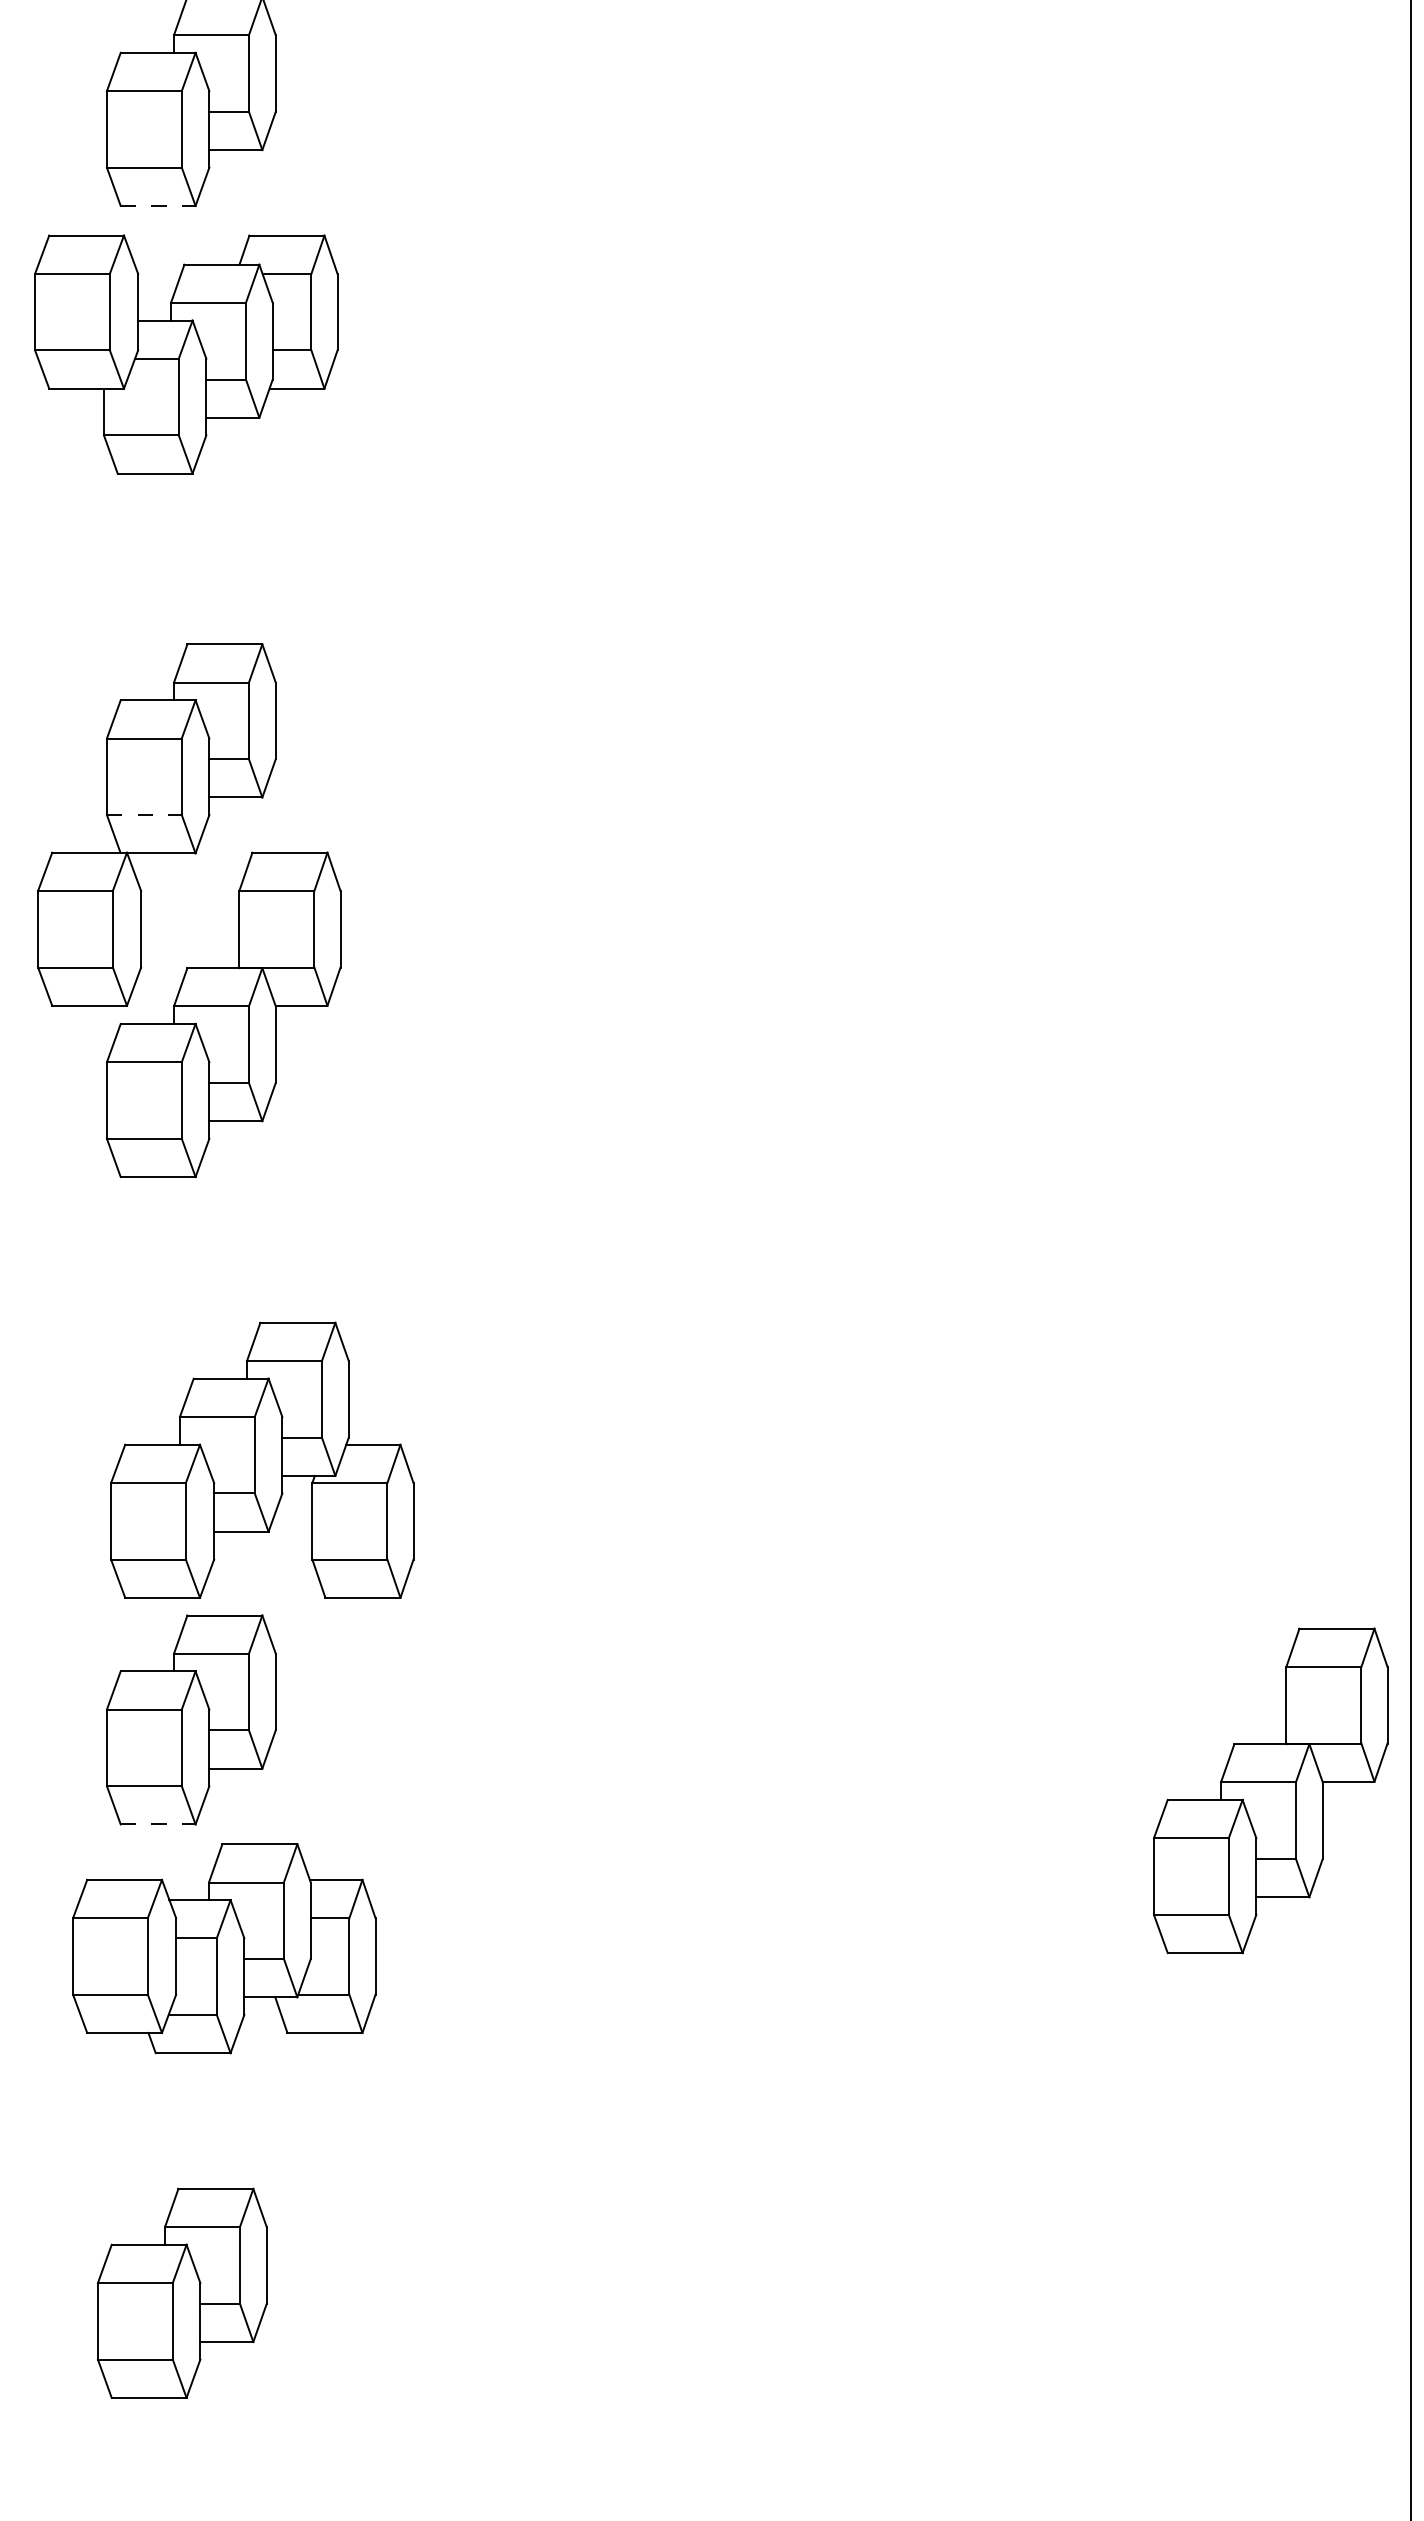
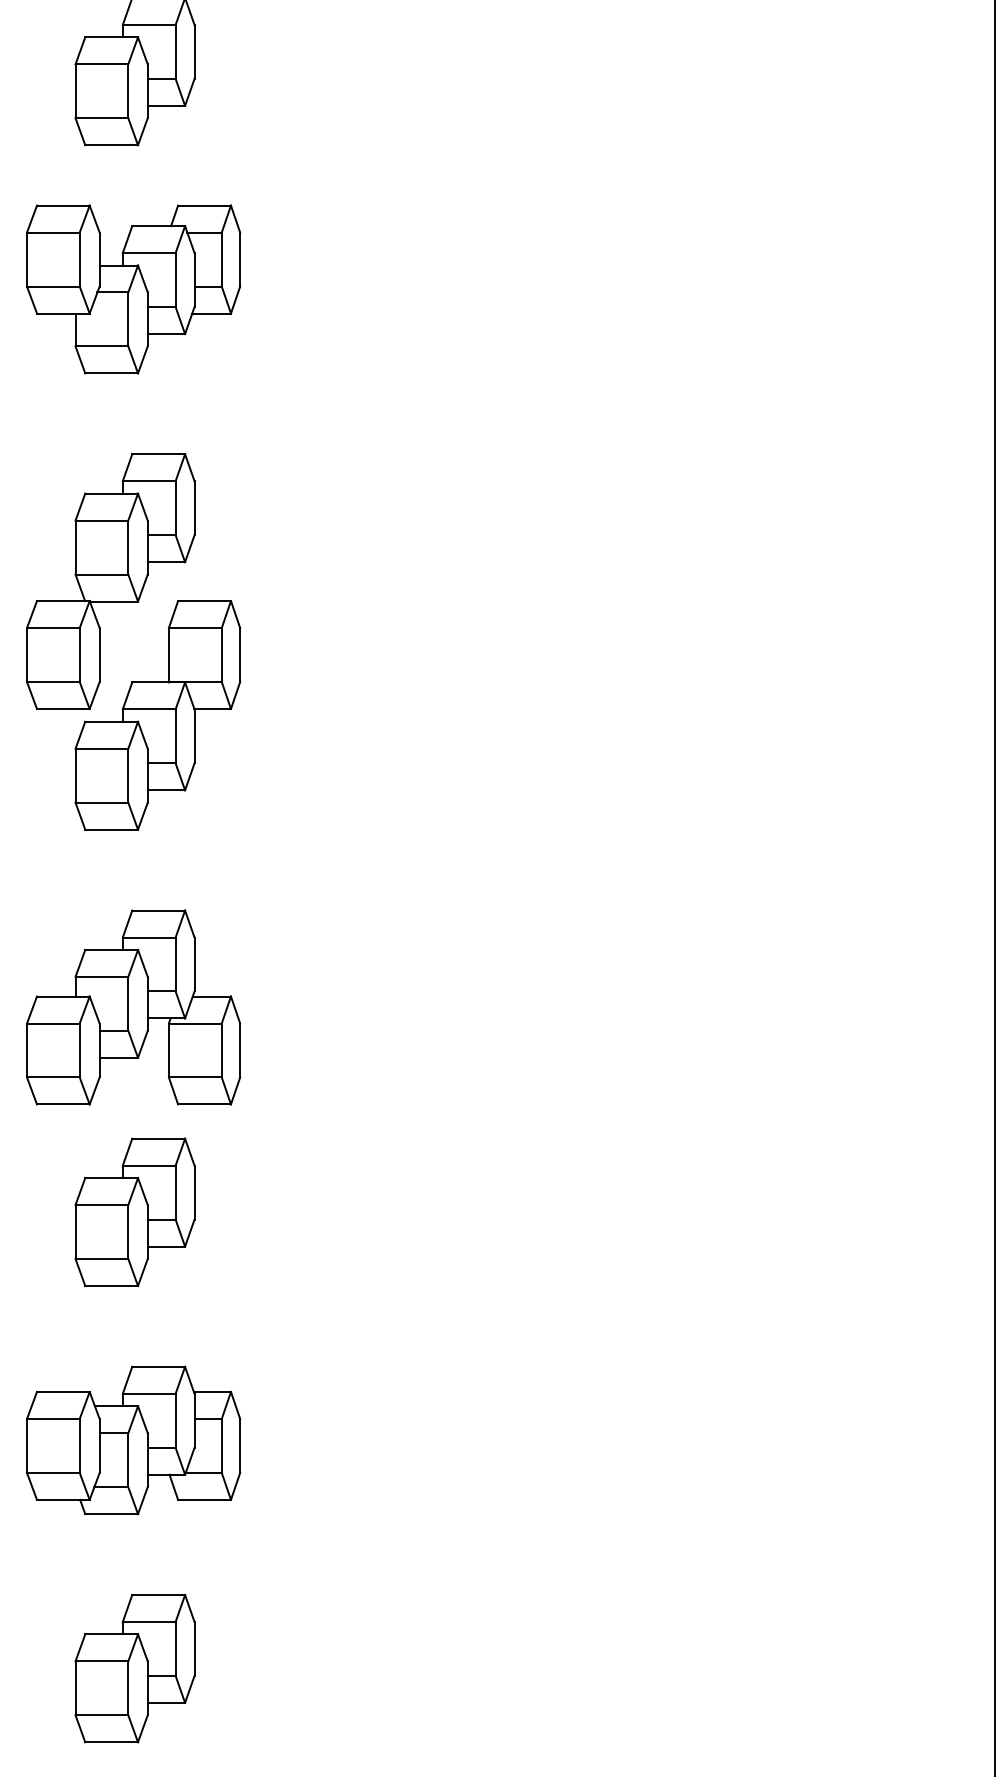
line: (158, 205) -> (111, 144), dashed -> solid
part: (186, 354) -> (133, 289), moved
line: (144, 815) -> (102, 574), dashed -> solid
part: (262, 1459) -> (133, 1006), moved
part: (1270, 1790) -> (895, 1262), removed
line: (158, 1824) -> (111, 1286), dashed -> solid
part: (224, 1948) -> (133, 1440), moved
part: (182, 2292) -> (135, 1668), moved

